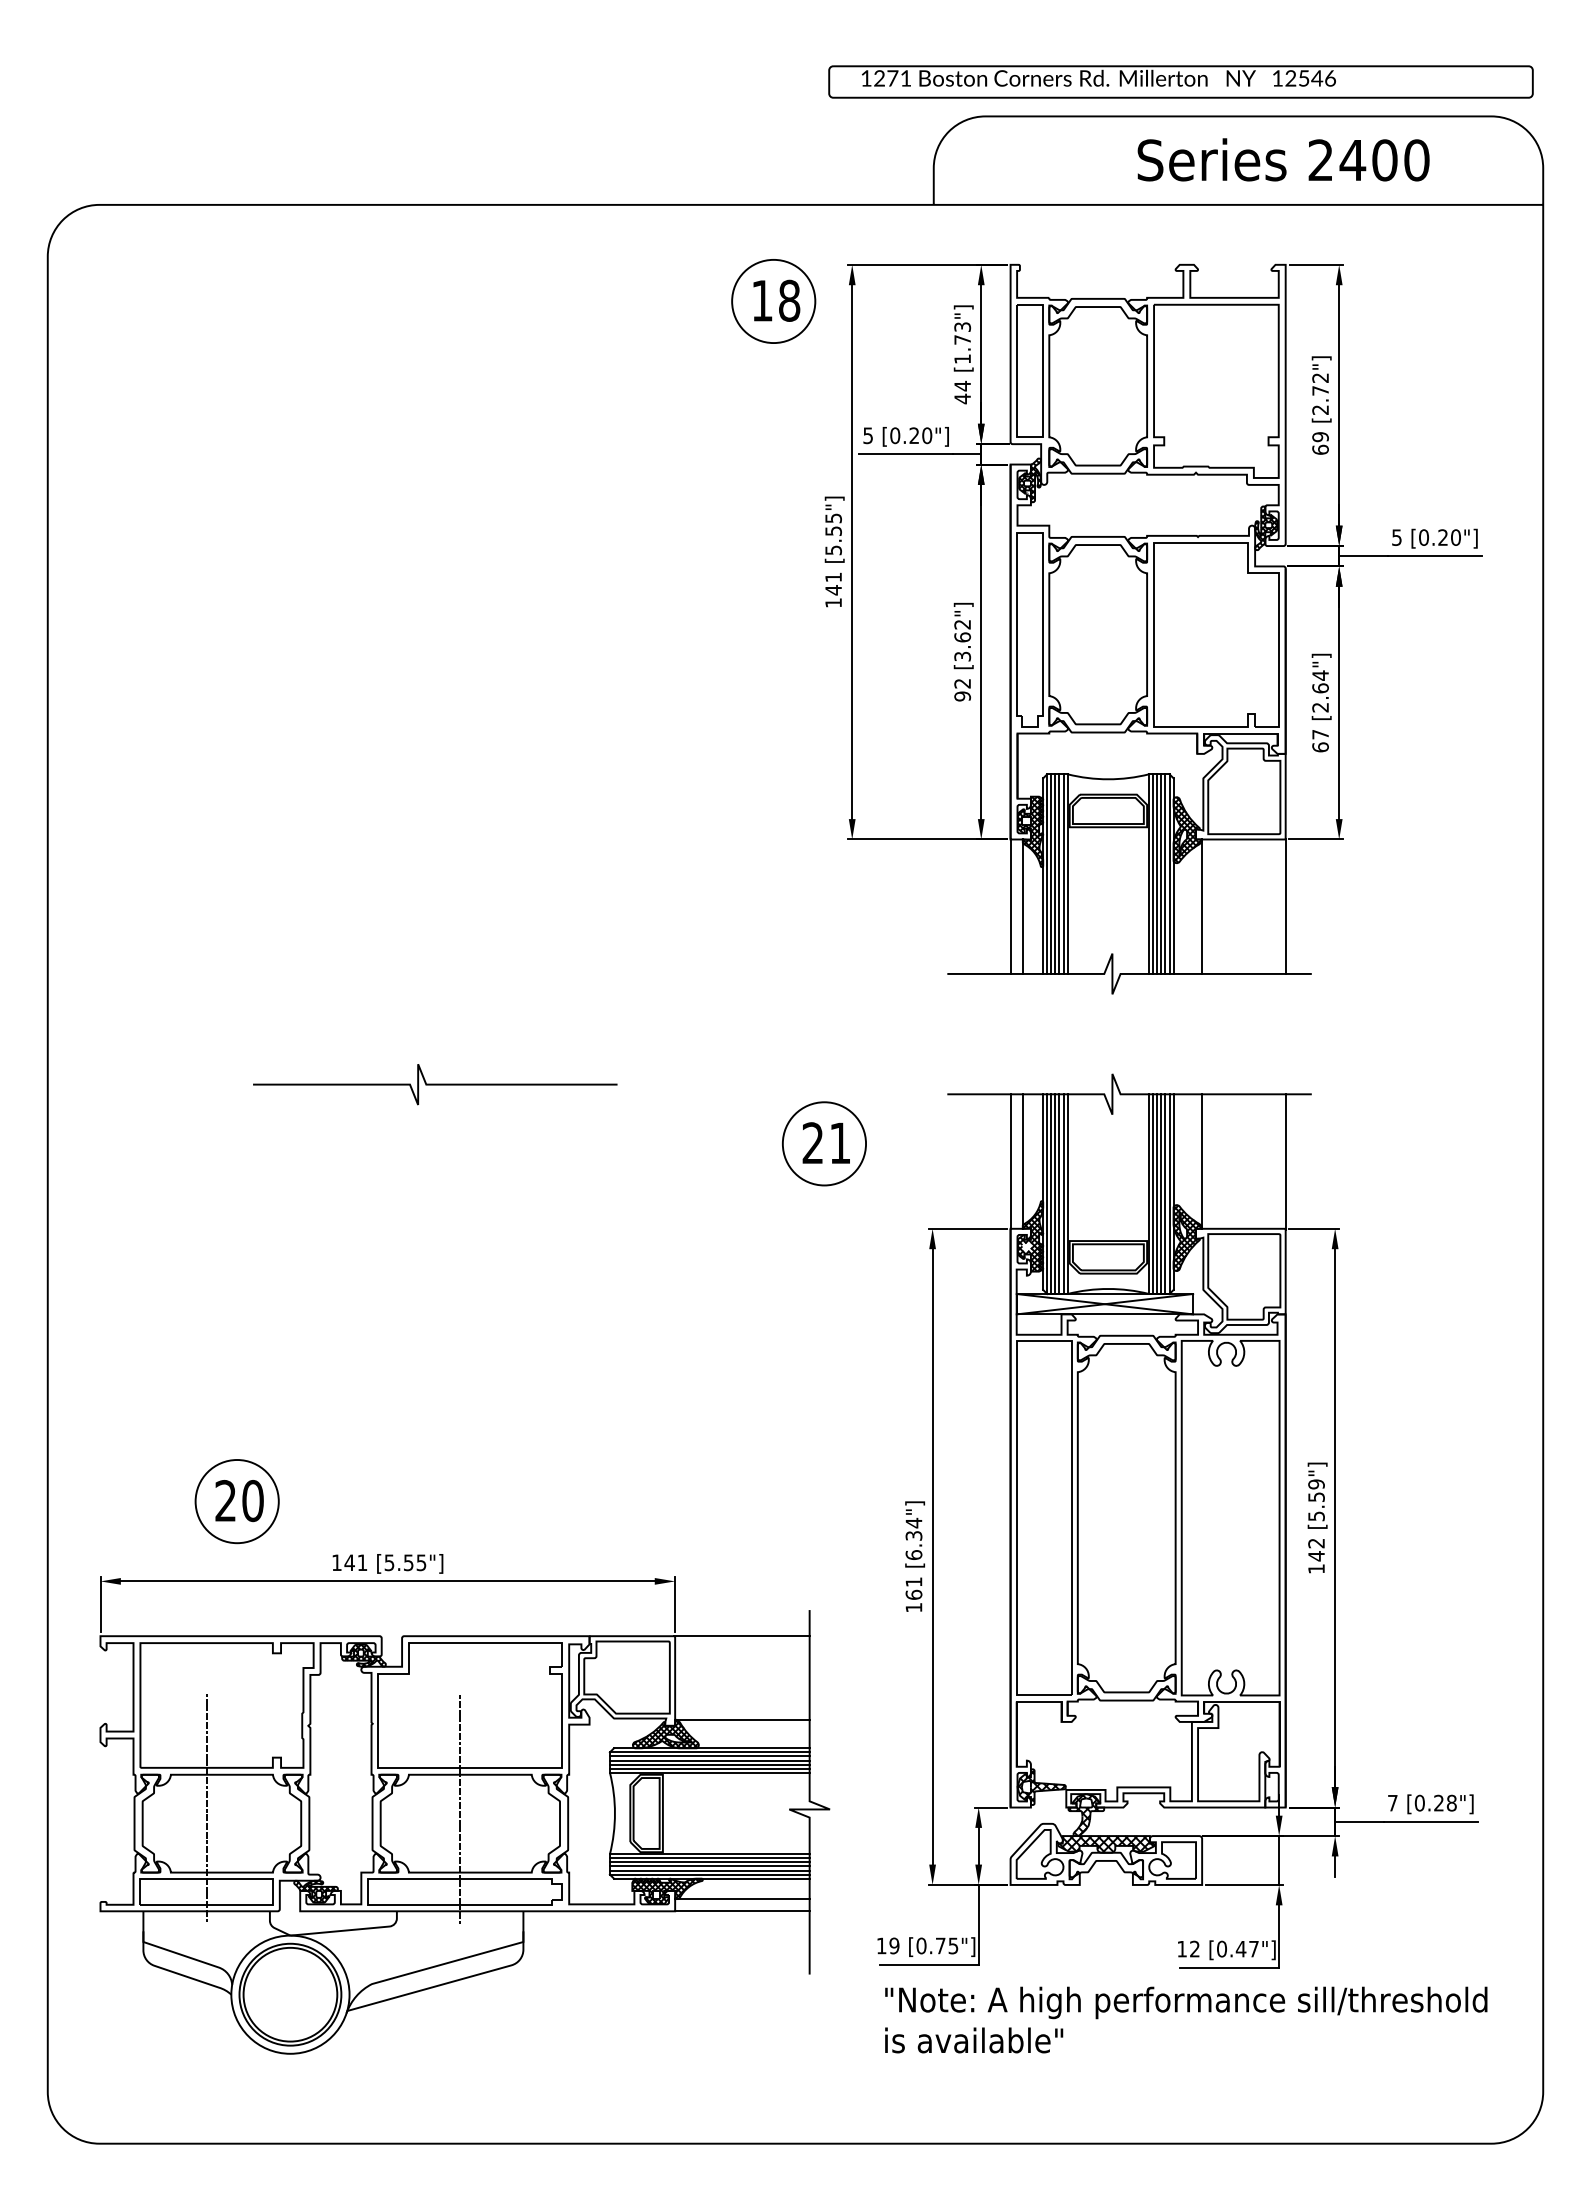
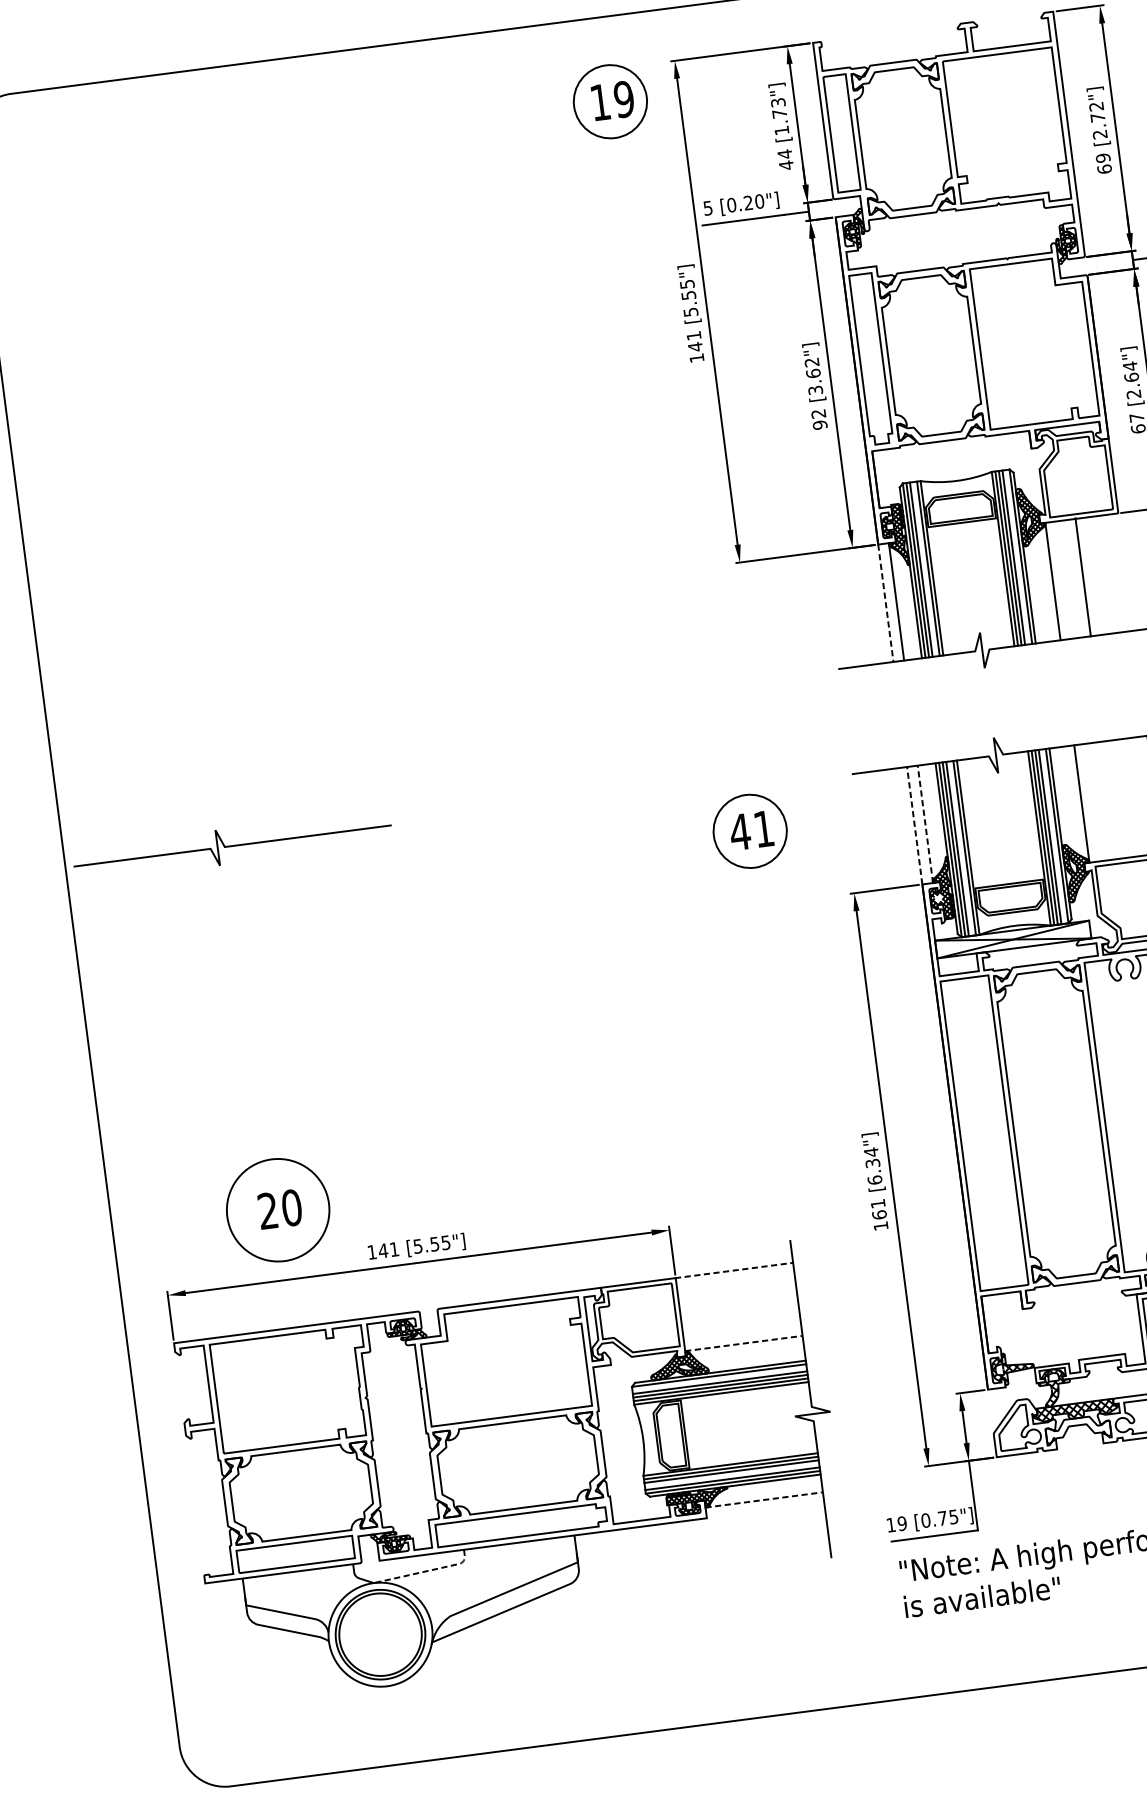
text: (789, 300) -> (624, 99), 18 -> 19
line: (1059, 873) -> (924, 568), removed
line: (1165, 873) -> (1017, 556), removed
line: (1285, 905) -> (1082, 576), moved
line: (1010, 907) -> (885, 603), solid -> dashed
curve: (435, 1084) -> (232, 845), moved
text: (812, 1142) -> (739, 831), 21 -> 41
line: (1010, 1161) -> (914, 825), solid -> dashed
line: (1022, 1161) -> (925, 824), solid -> dashed
line: (1059, 1194) -> (961, 848), removed
line: (1165, 1194) -> (1053, 836), removed
circle: (236, 1501) -> (277, 1210), size x1.4
line: (741, 1636) -> (733, 1270), solid -> dashed
line: (742, 1719) -> (743, 1343), solid -> dashed
line: (709, 1756) -> (719, 1379), removed
line: (206, 1807) -> (286, 1480), removed
line: (460, 1808) -> (507, 1452), removed
line: (709, 1866) -> (731, 1475), removed
line: (742, 1899) -> (764, 1500), solid -> dashed
line: (742, 1911) -> (765, 1510), removed
line: (353, 1929) -> (428, 1570), solid -> dashed

